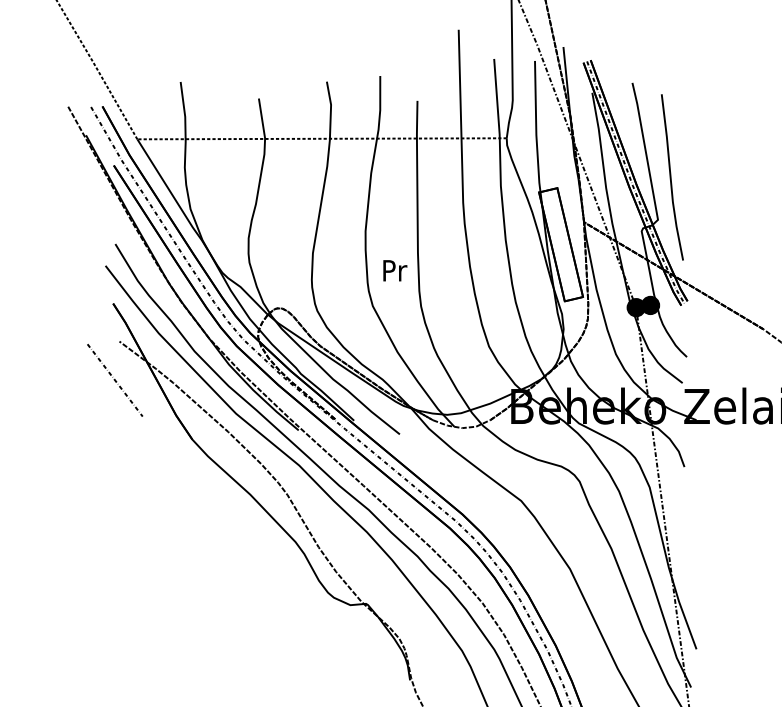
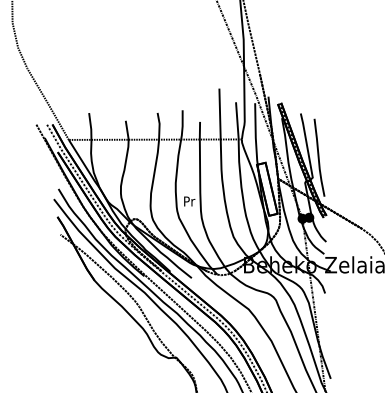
line: (115, 379) -> (58, 252), removed

